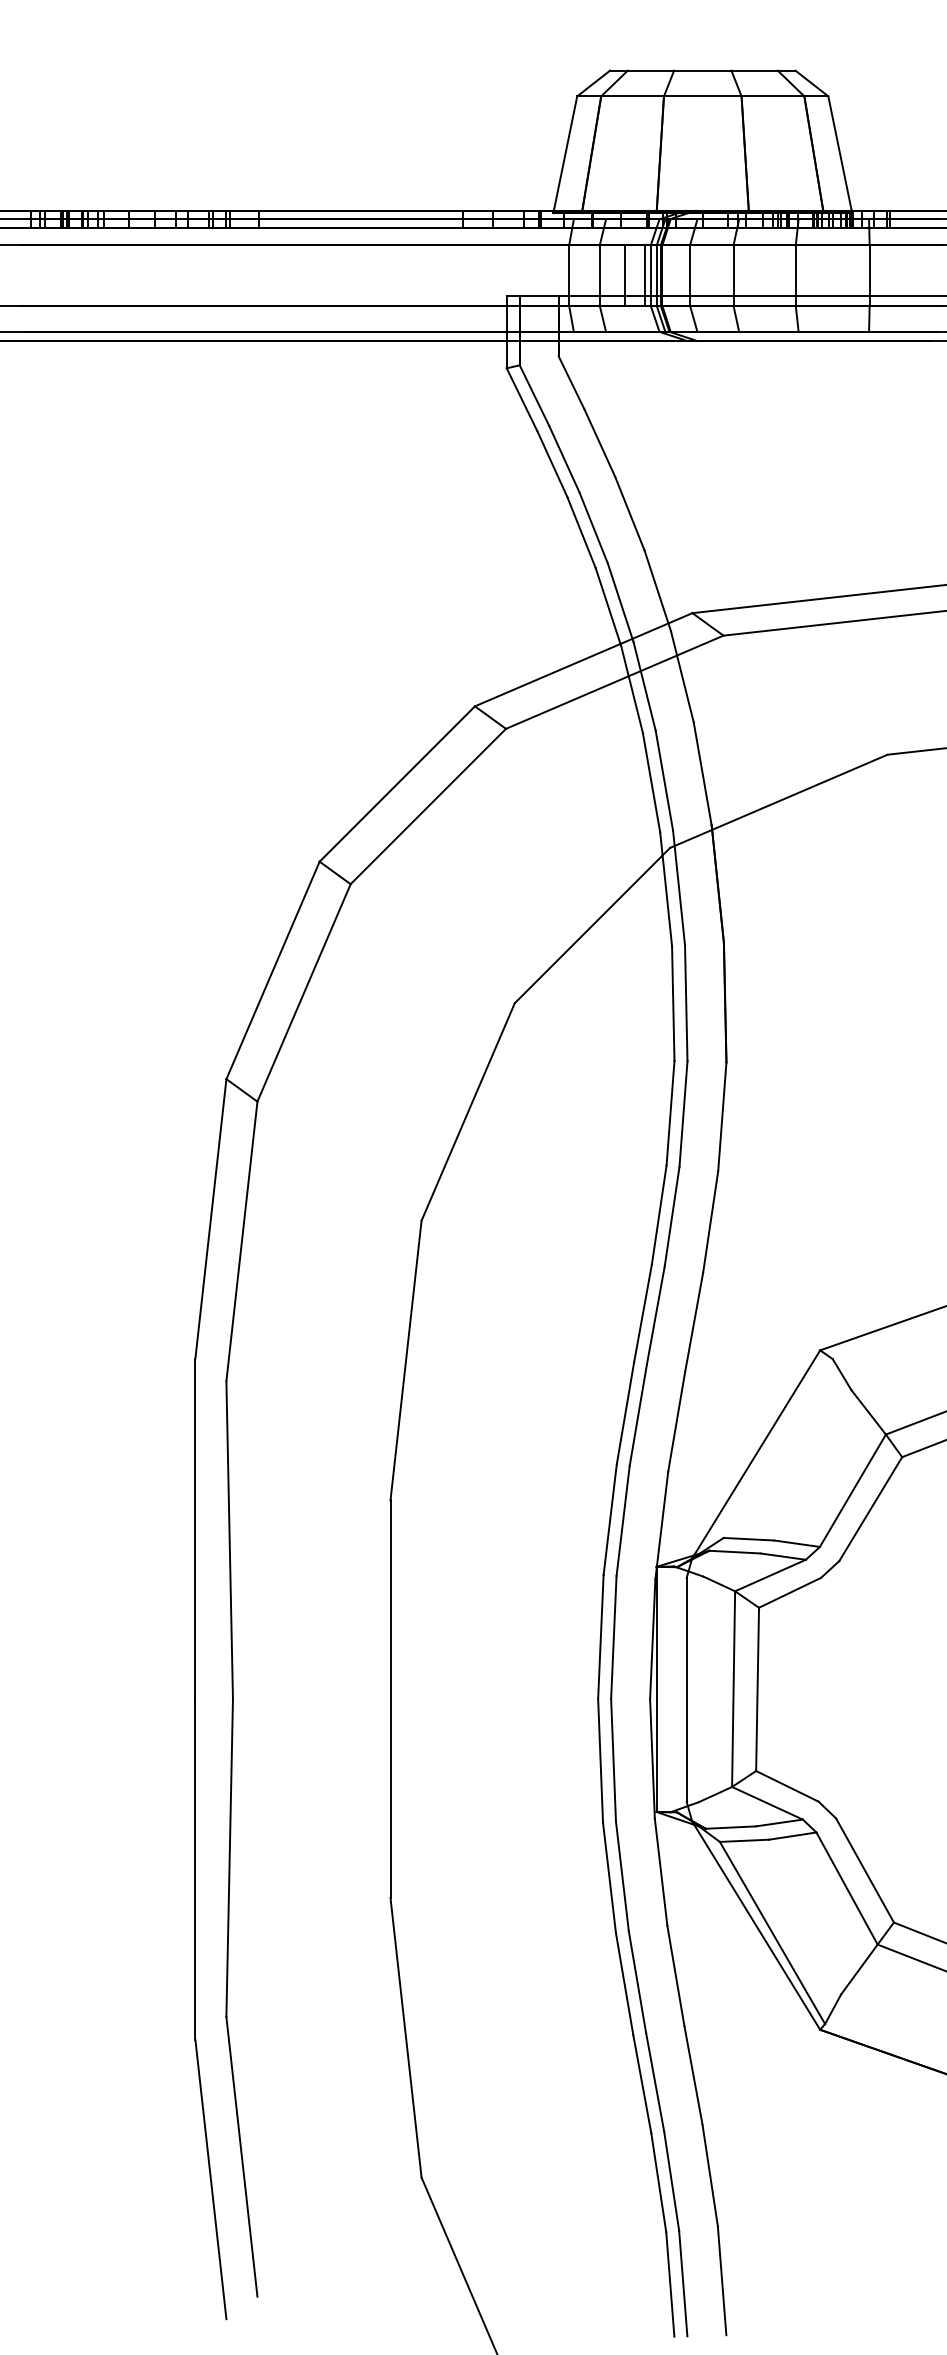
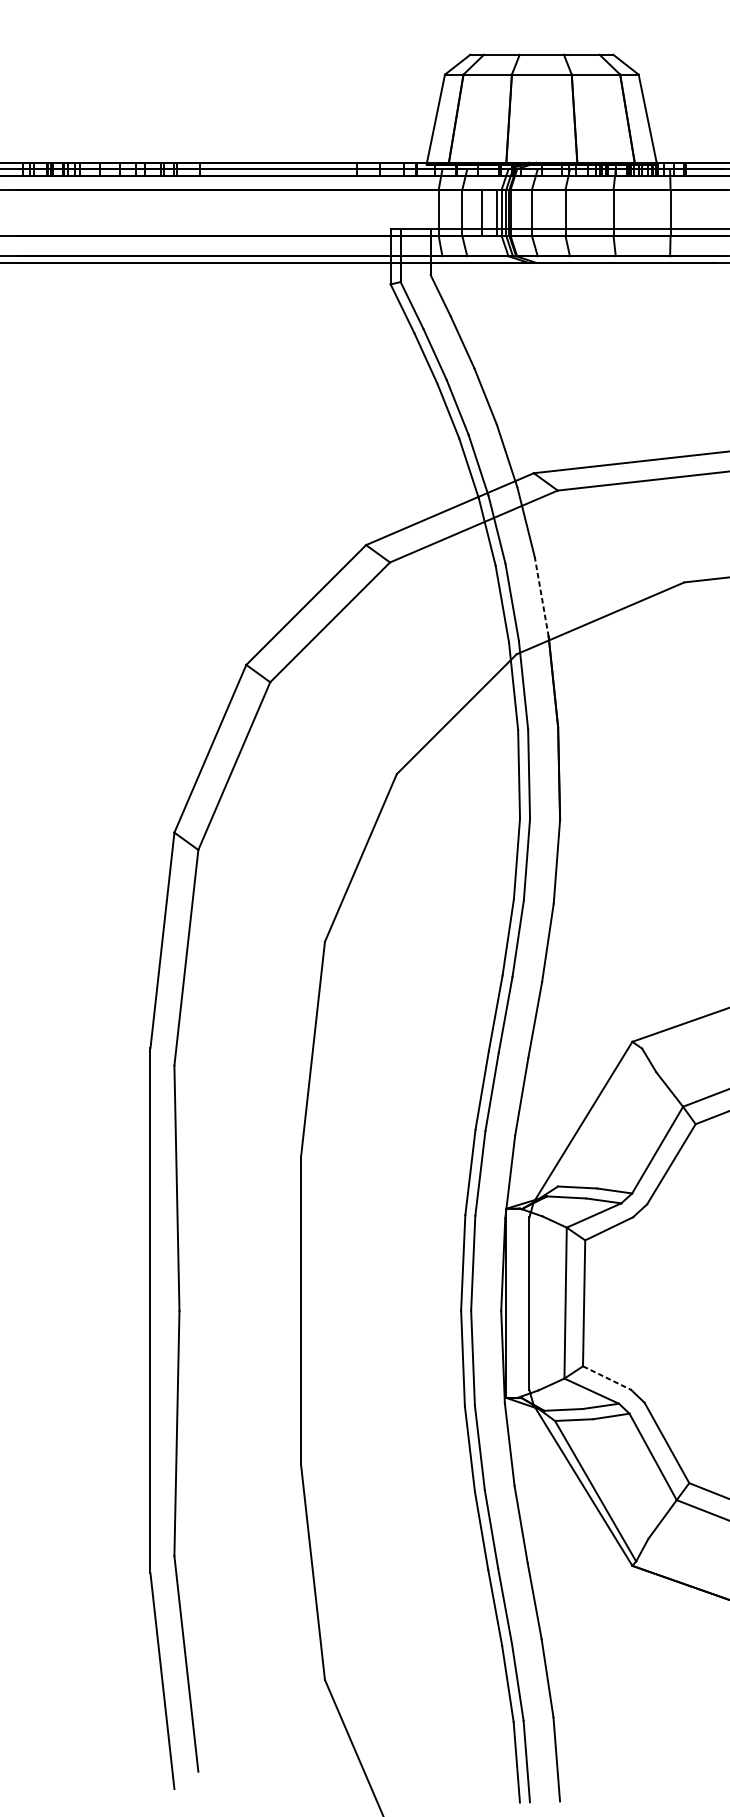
line: (702, 773) -> (541, 596), solid -> dashed
line: (787, 1786) -> (607, 1378), solid -> dashed

